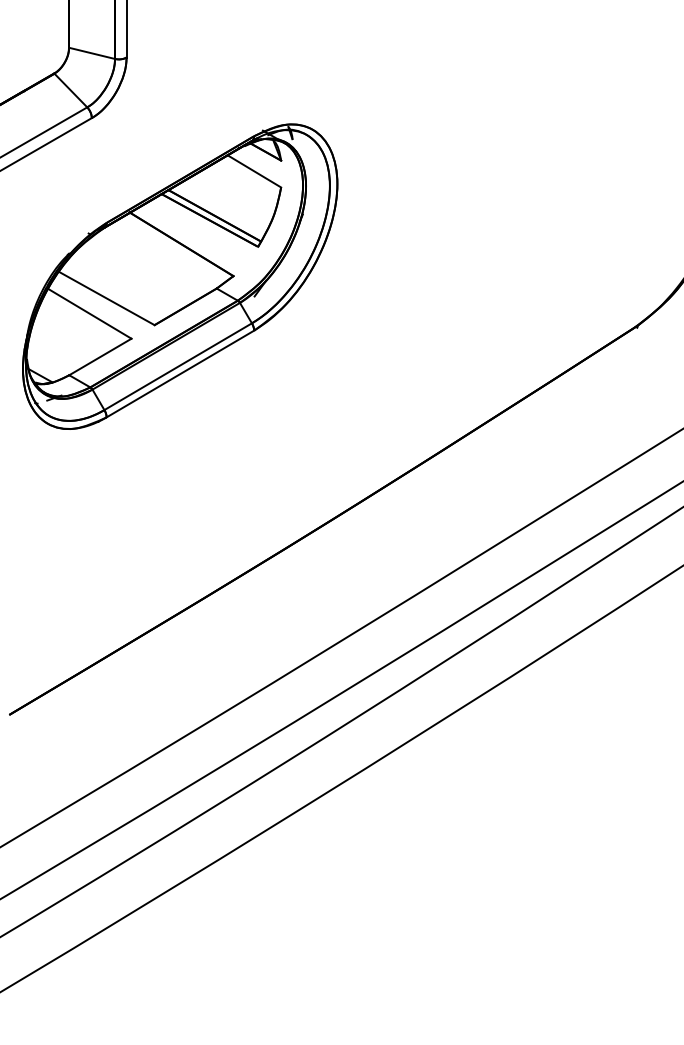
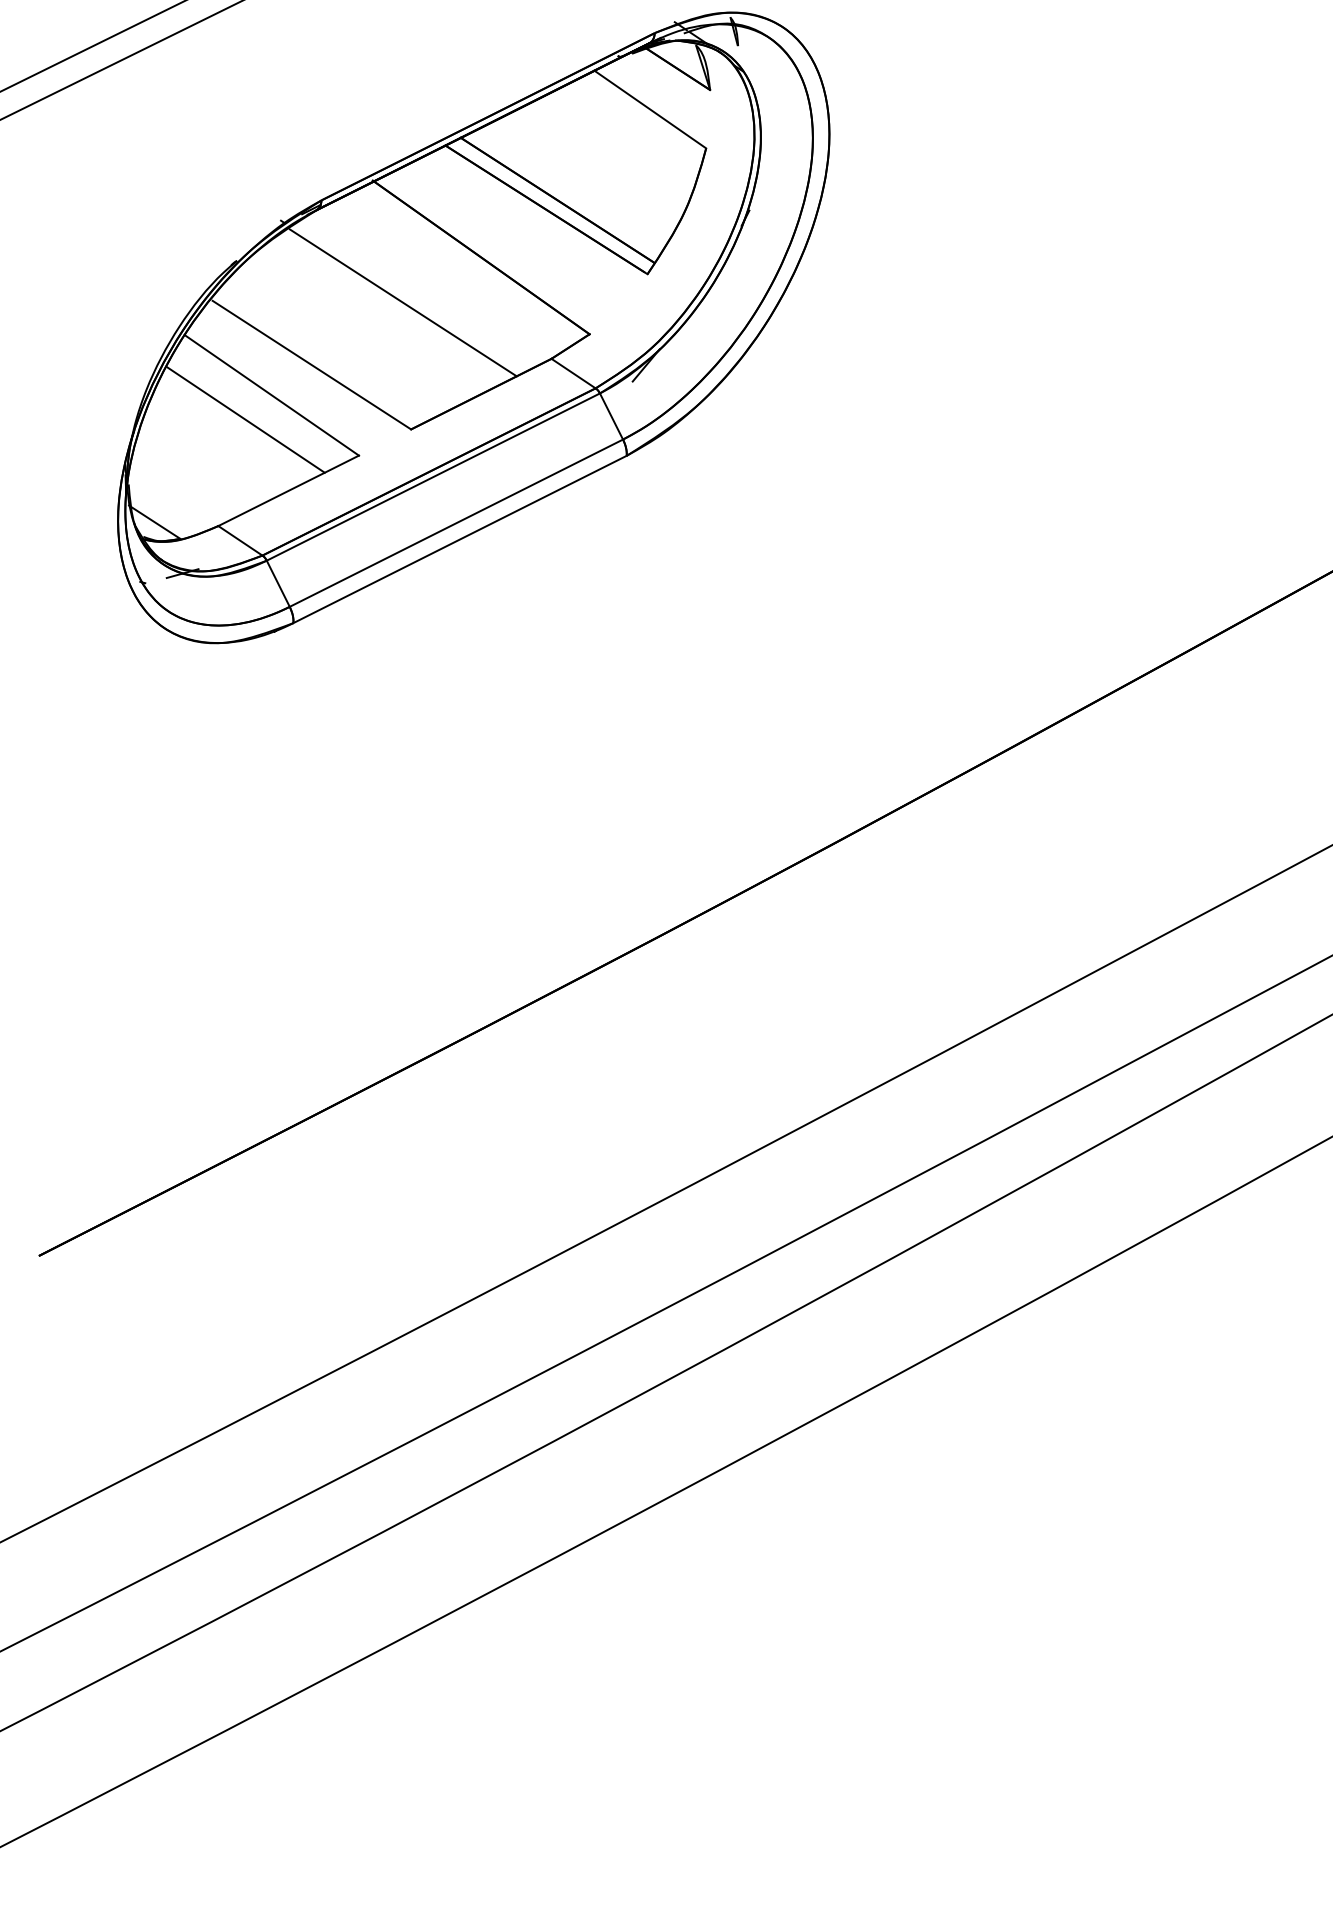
line: (146, 267) -> (401, 302), added
line: (78, 325) -> (245, 419), added

